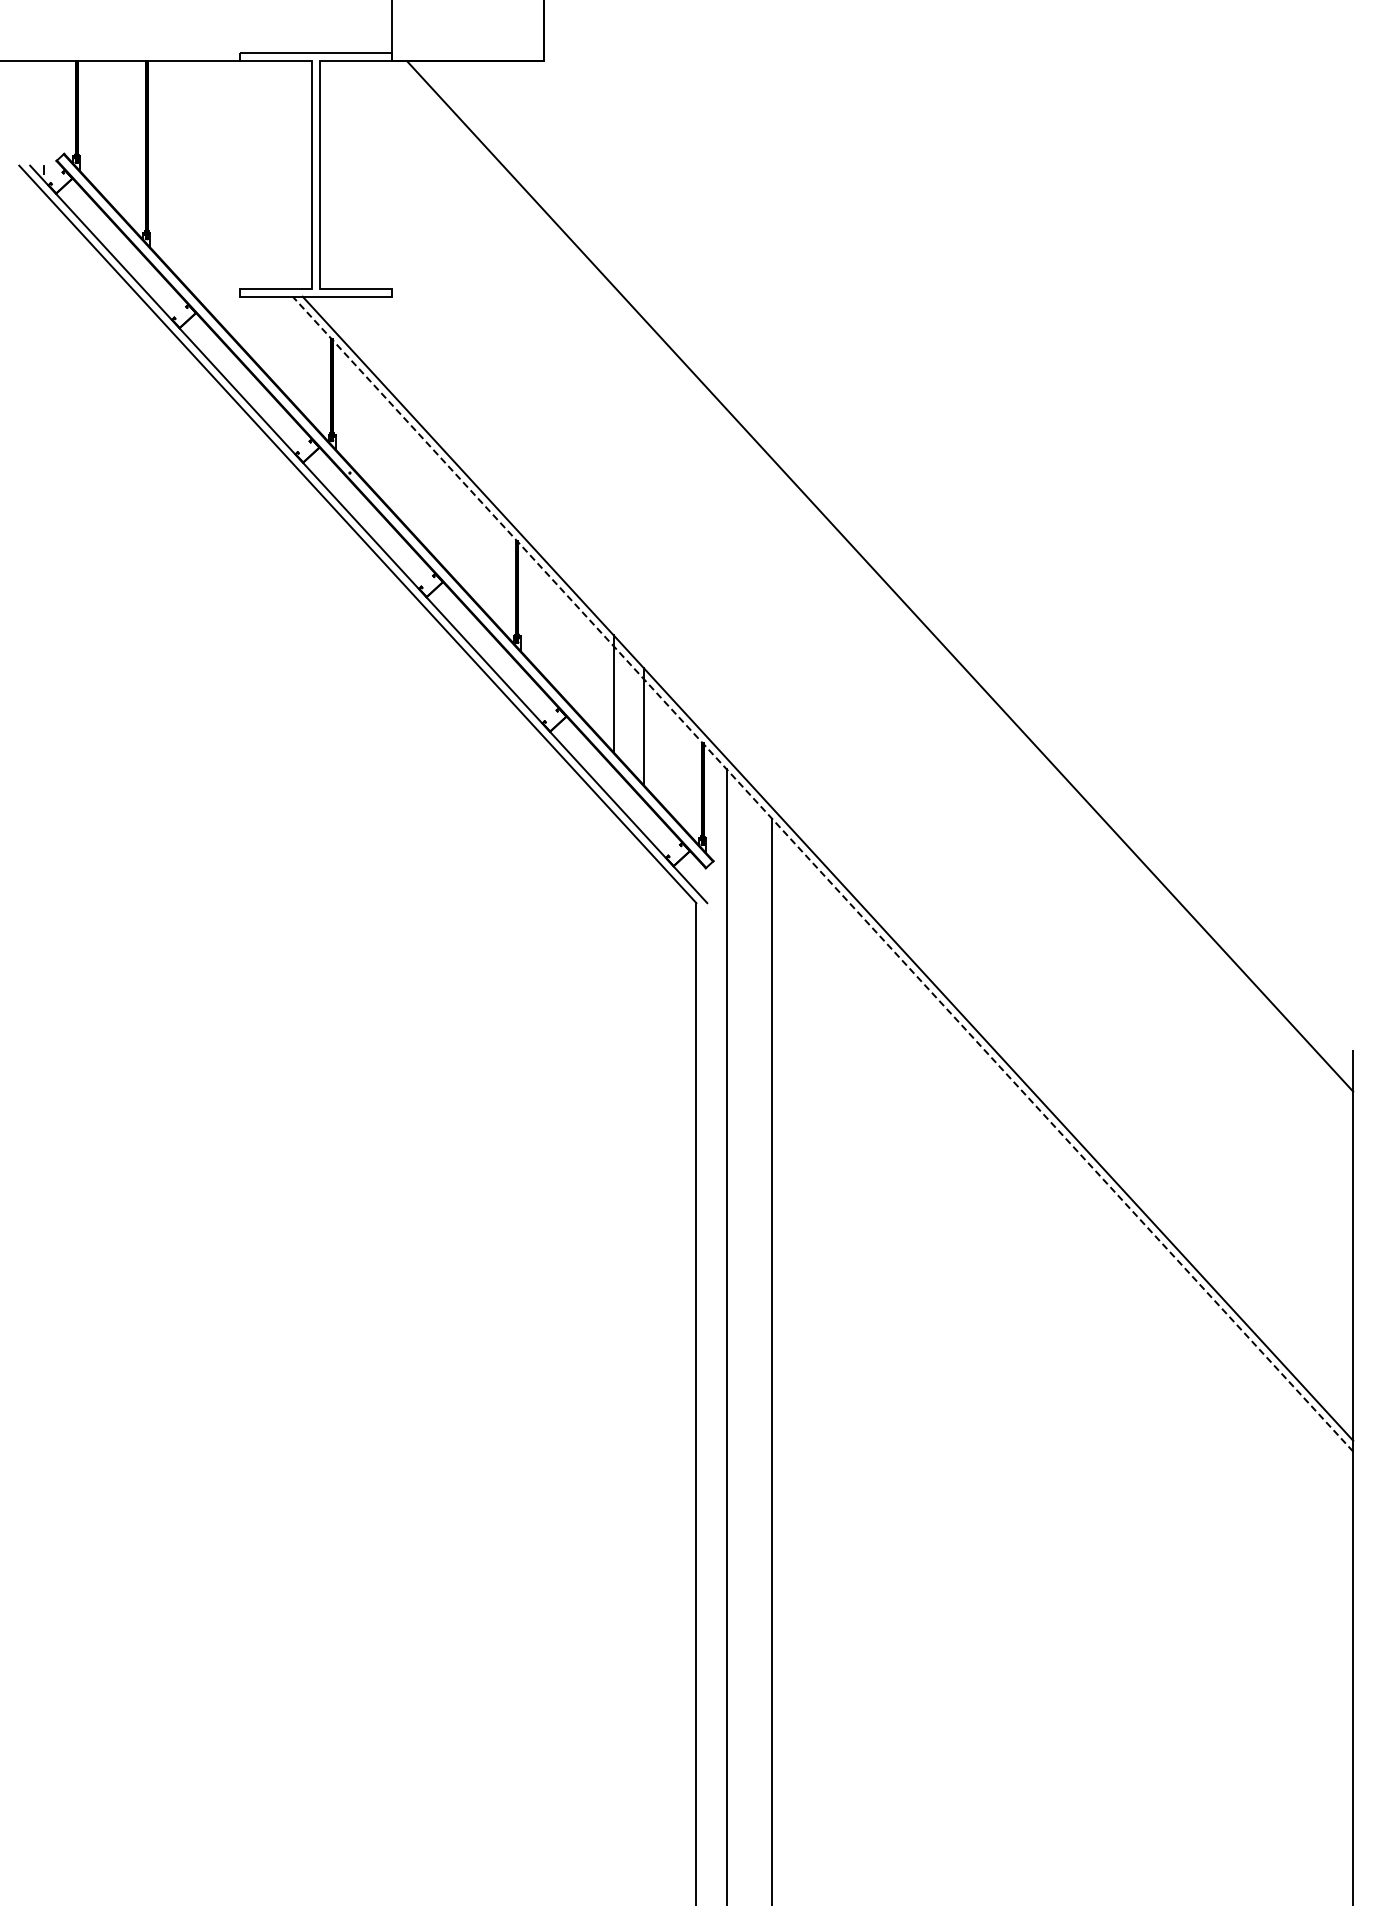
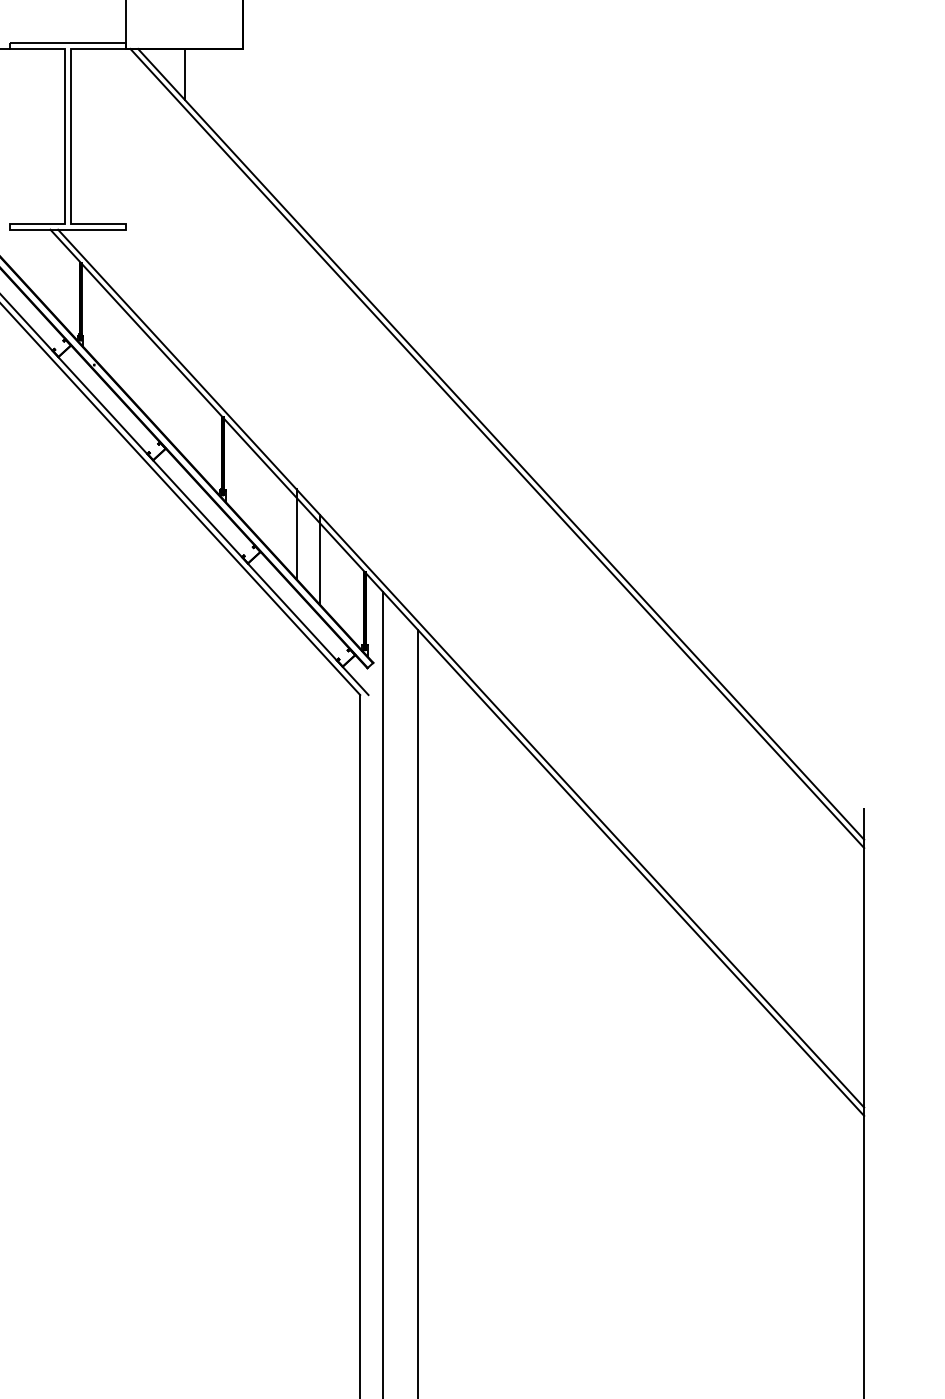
line: (467, 94) -> (184, 74), added
line: (875, 581) -> (497, 448), added
line: (823, 874) -> (457, 673), dashed -> solid

